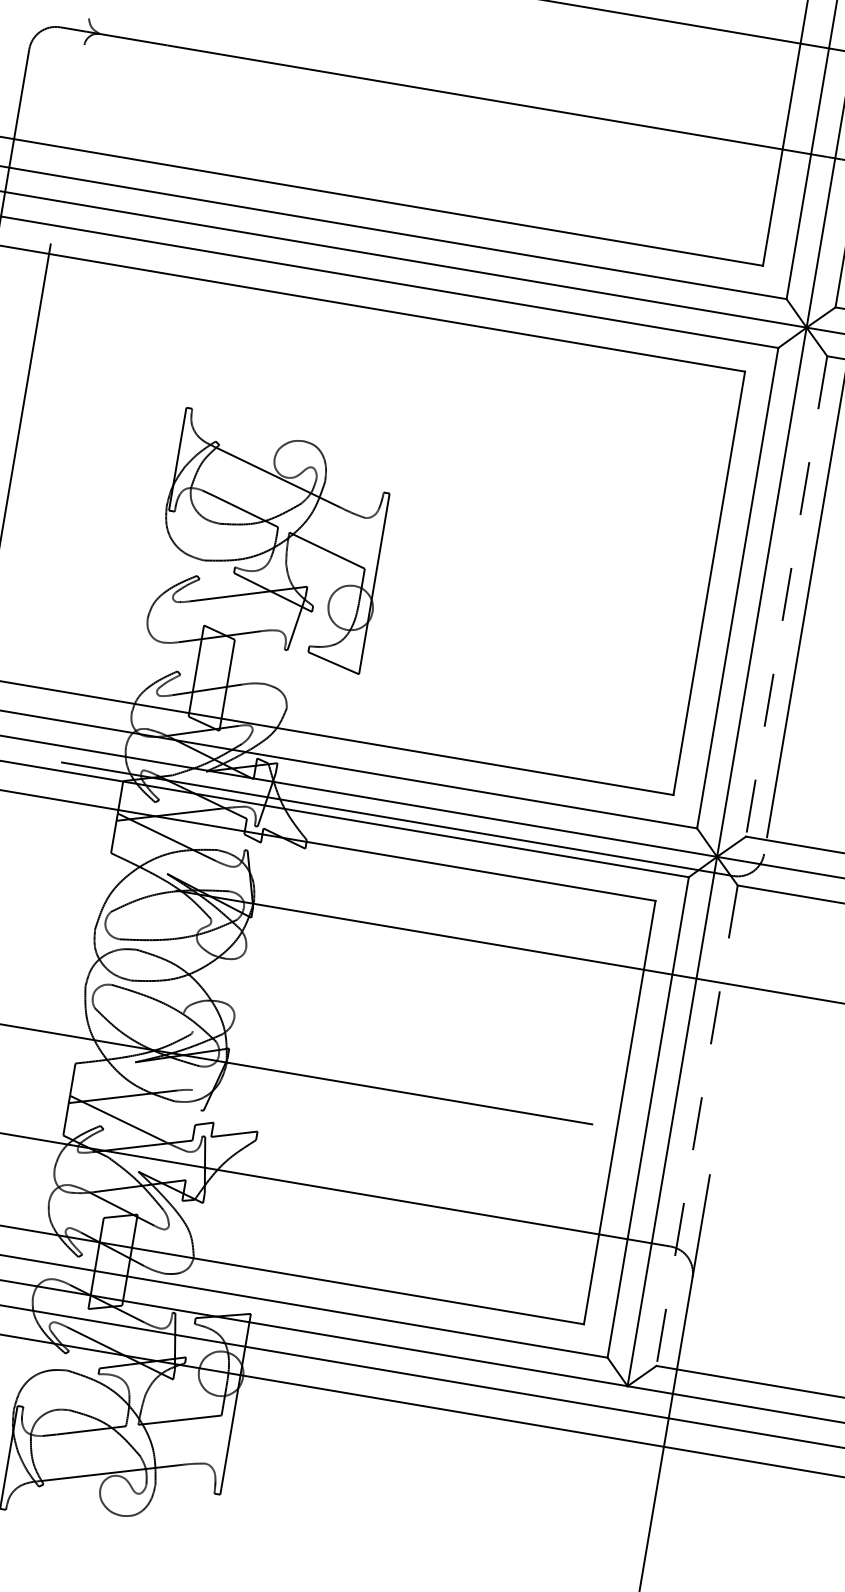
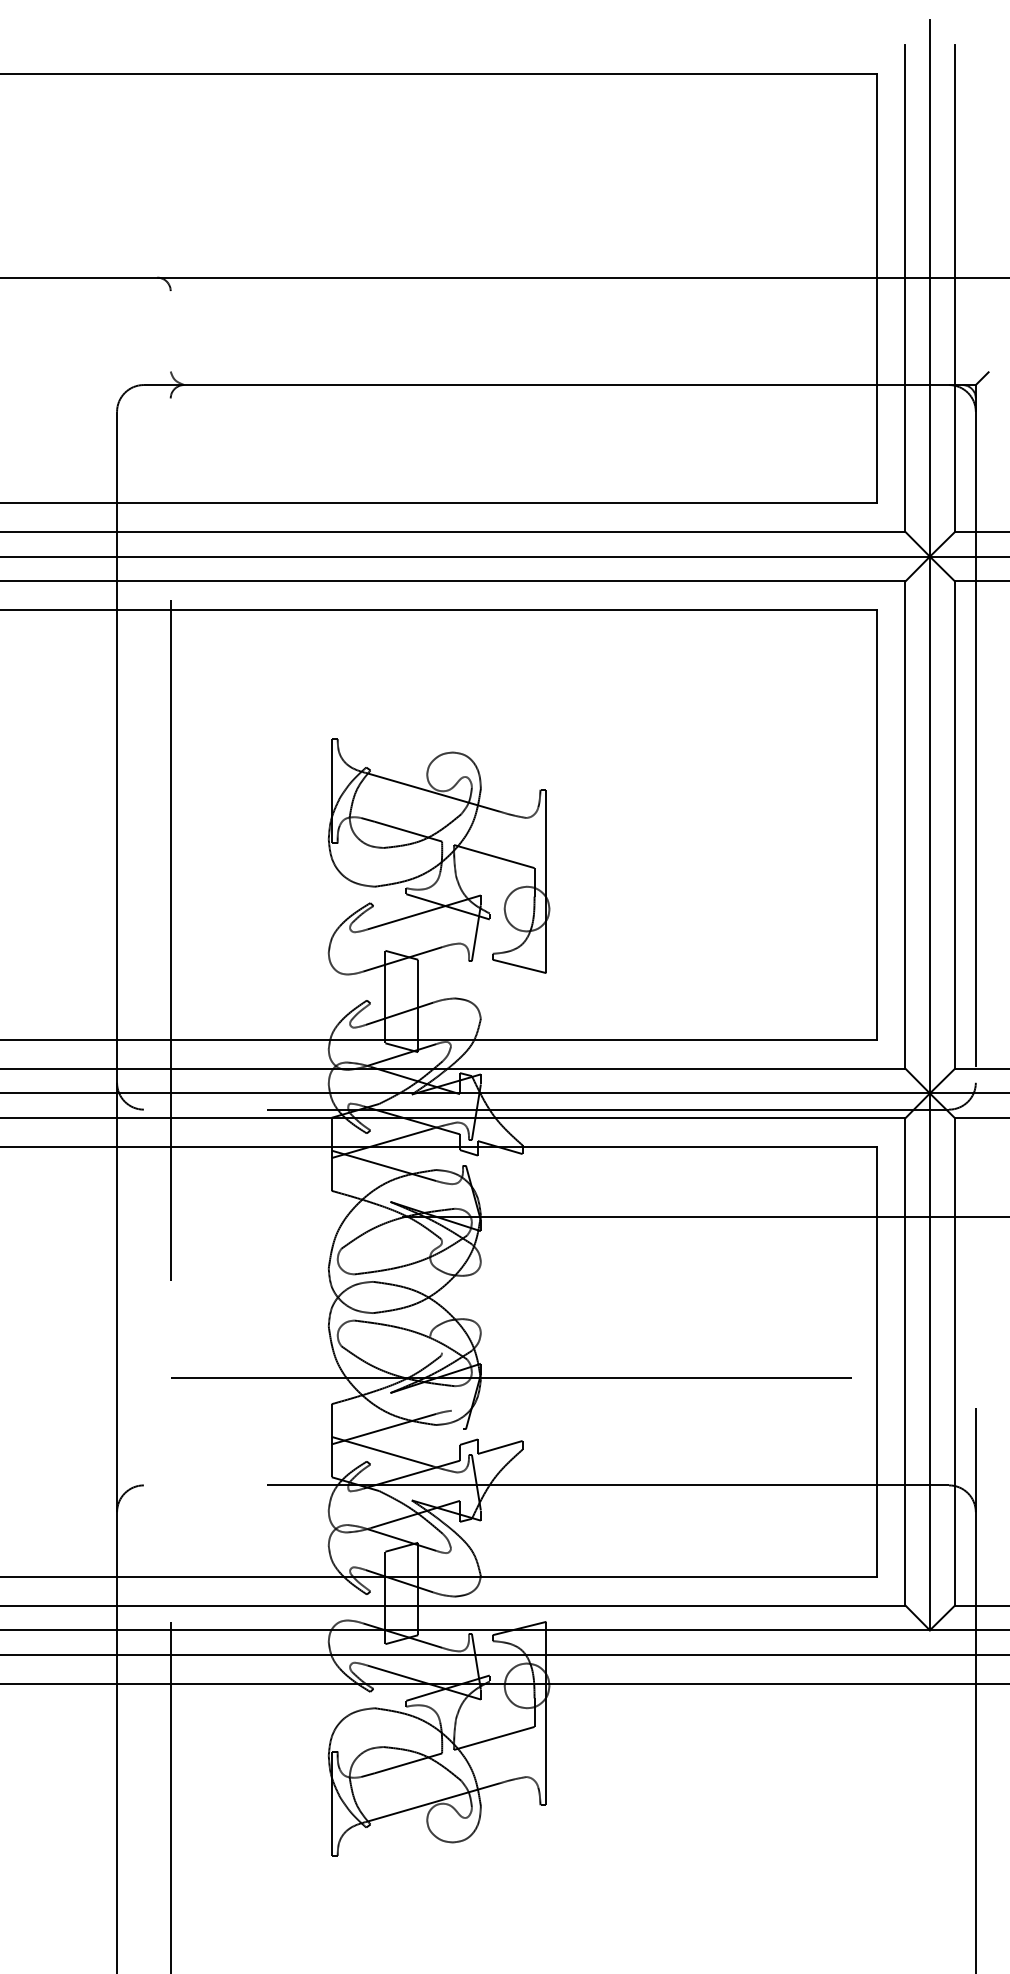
line: (787, 596) -> (955, 825), dashed -> solid
line: (697, 1125) -> (955, 1361), dashed -> solid

